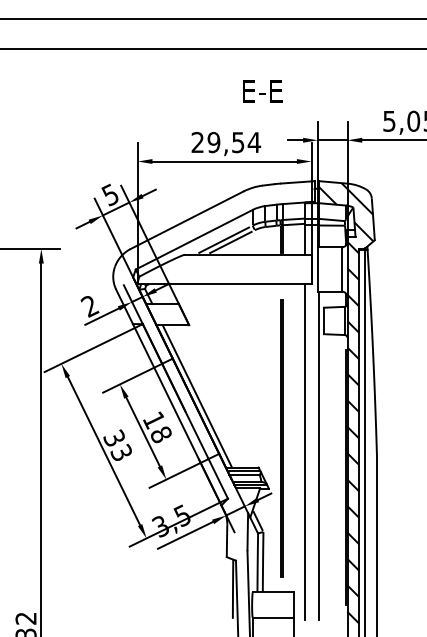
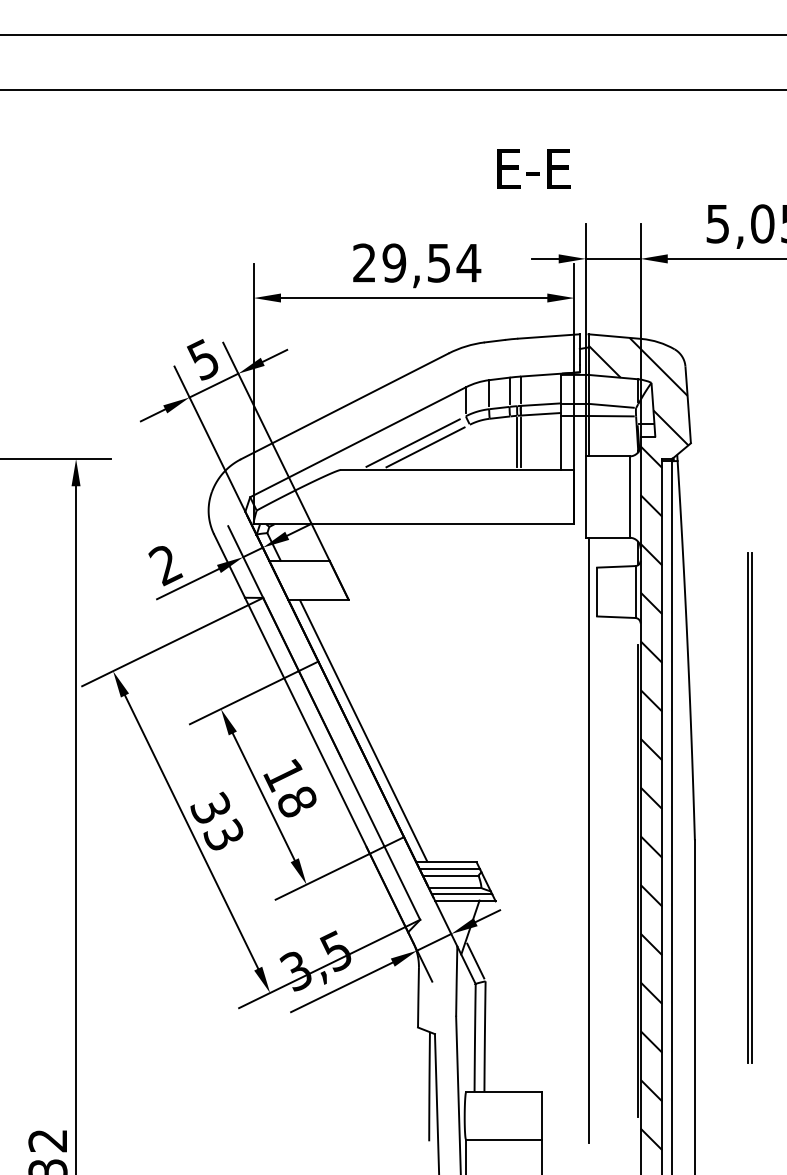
text: (262, 91) -> (533, 168), moved
line: (281, 438) -> (749, 808), moved
line: (304, 451) -> (561, 832), removed

